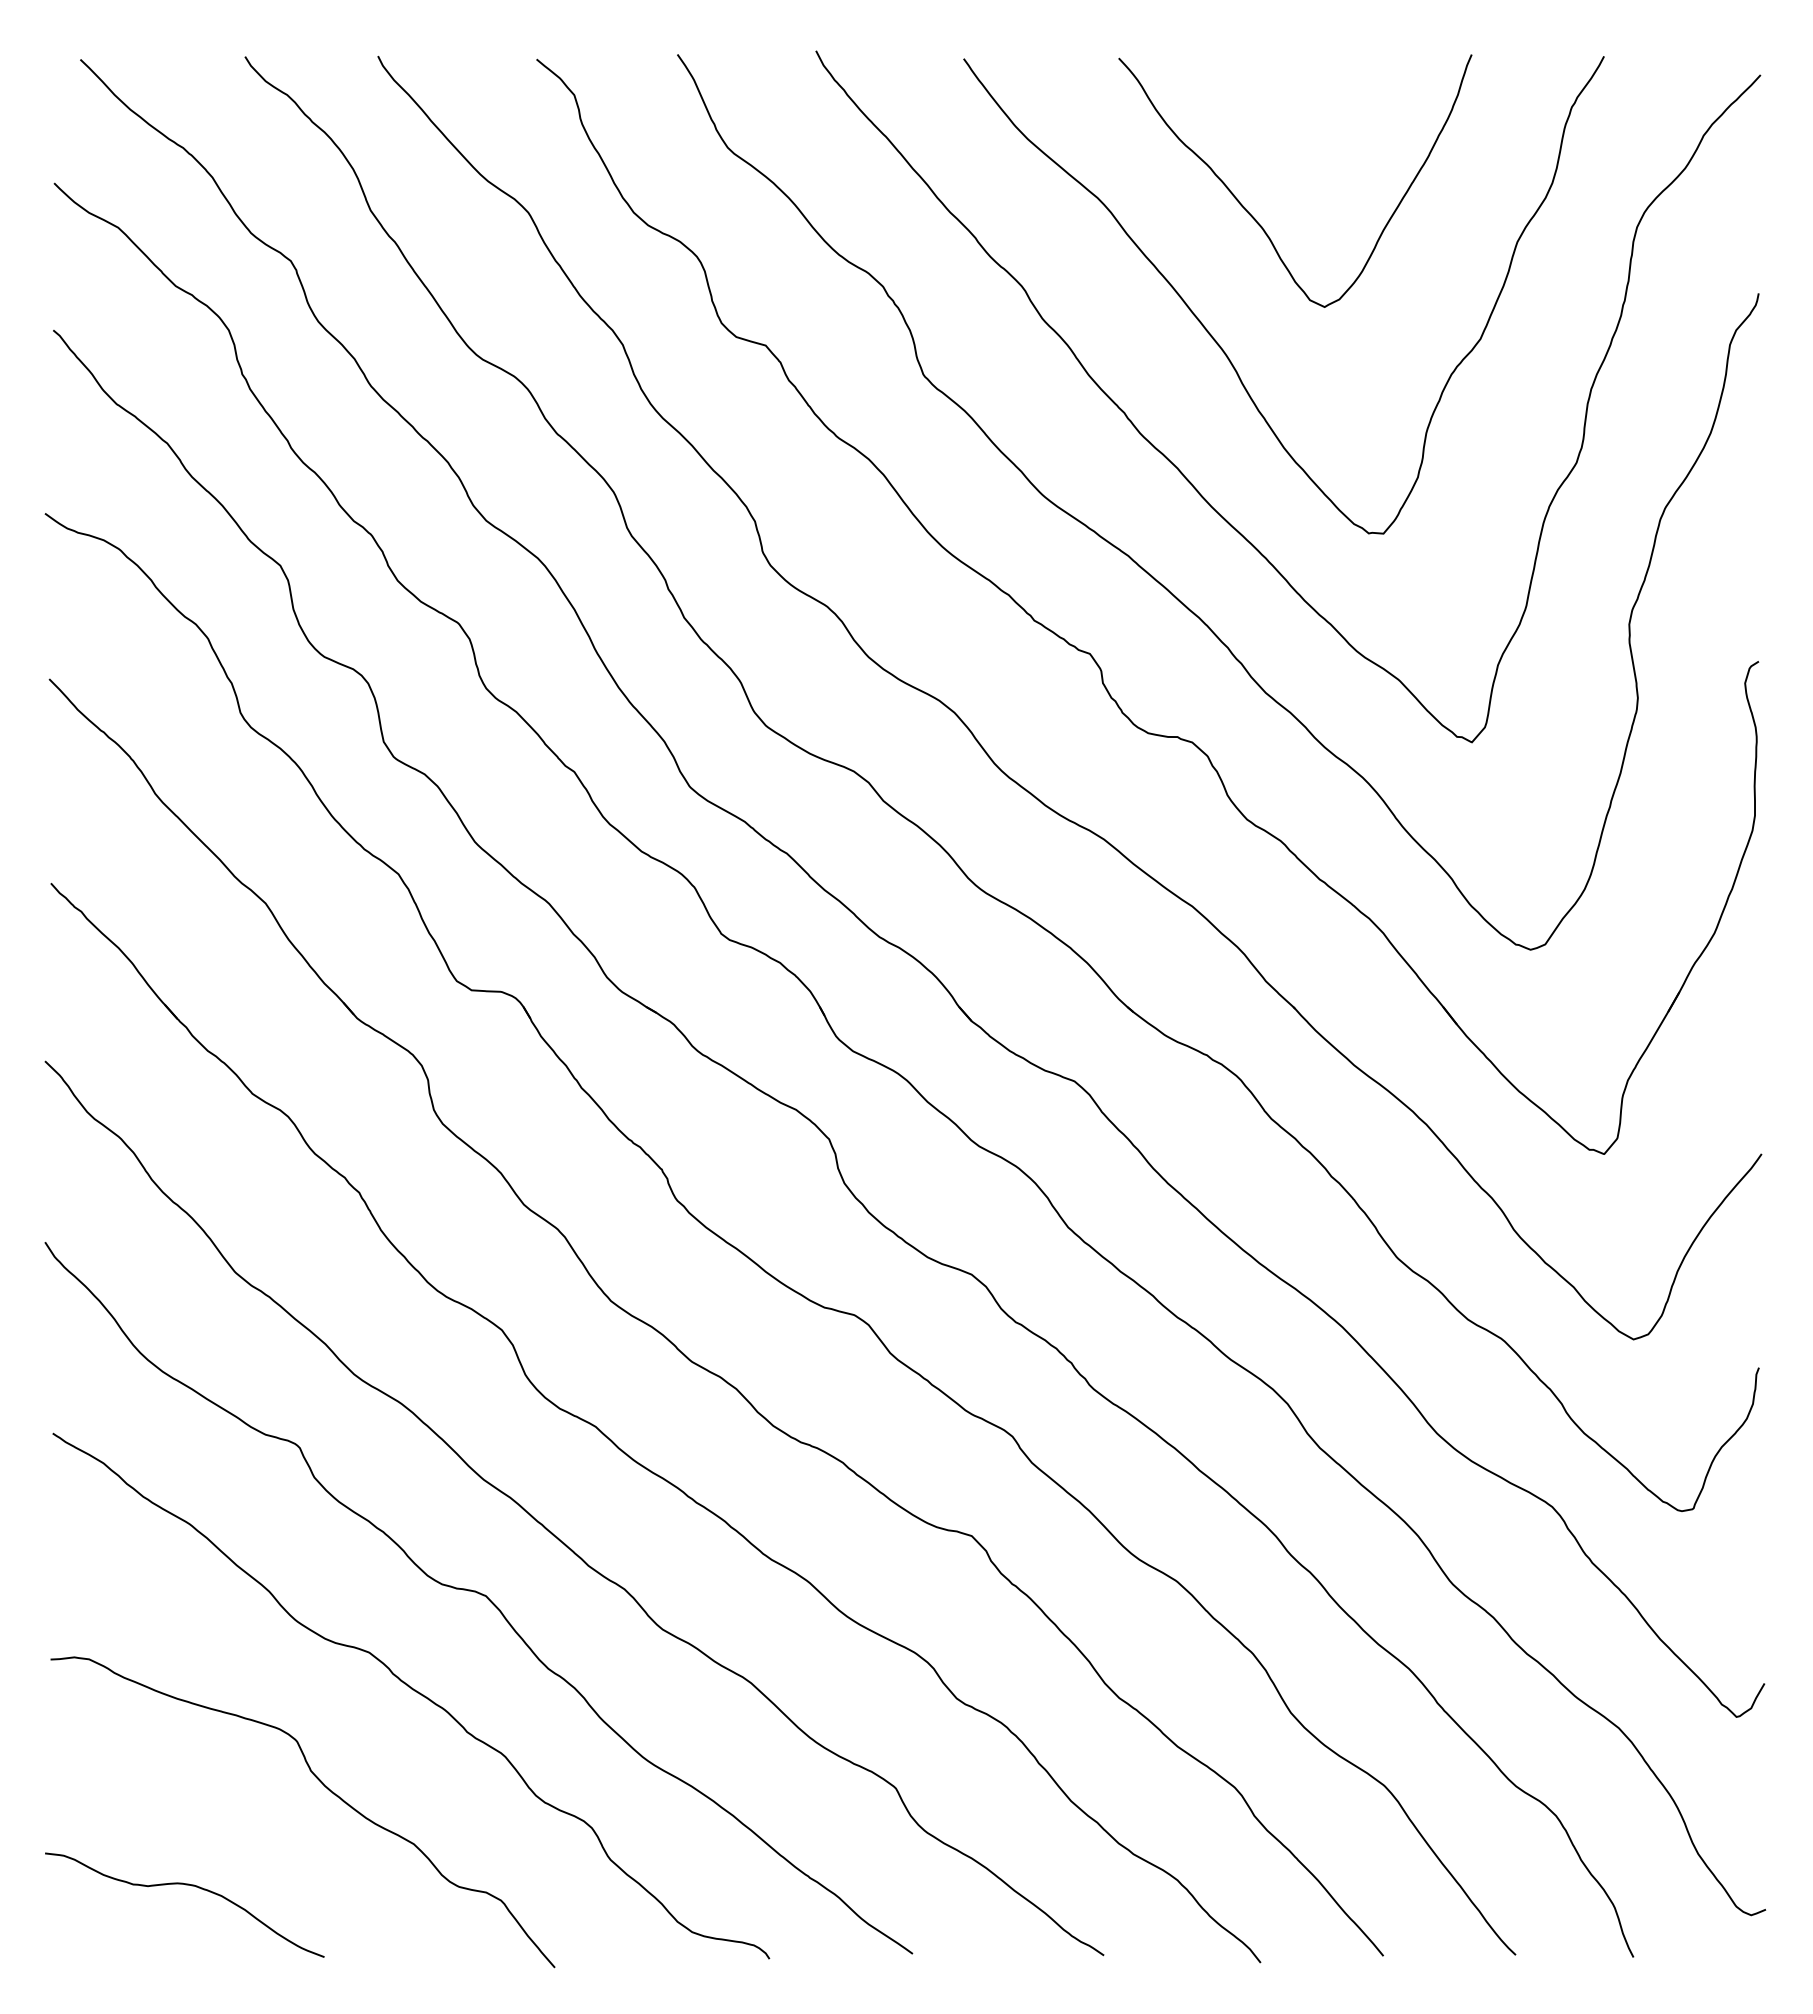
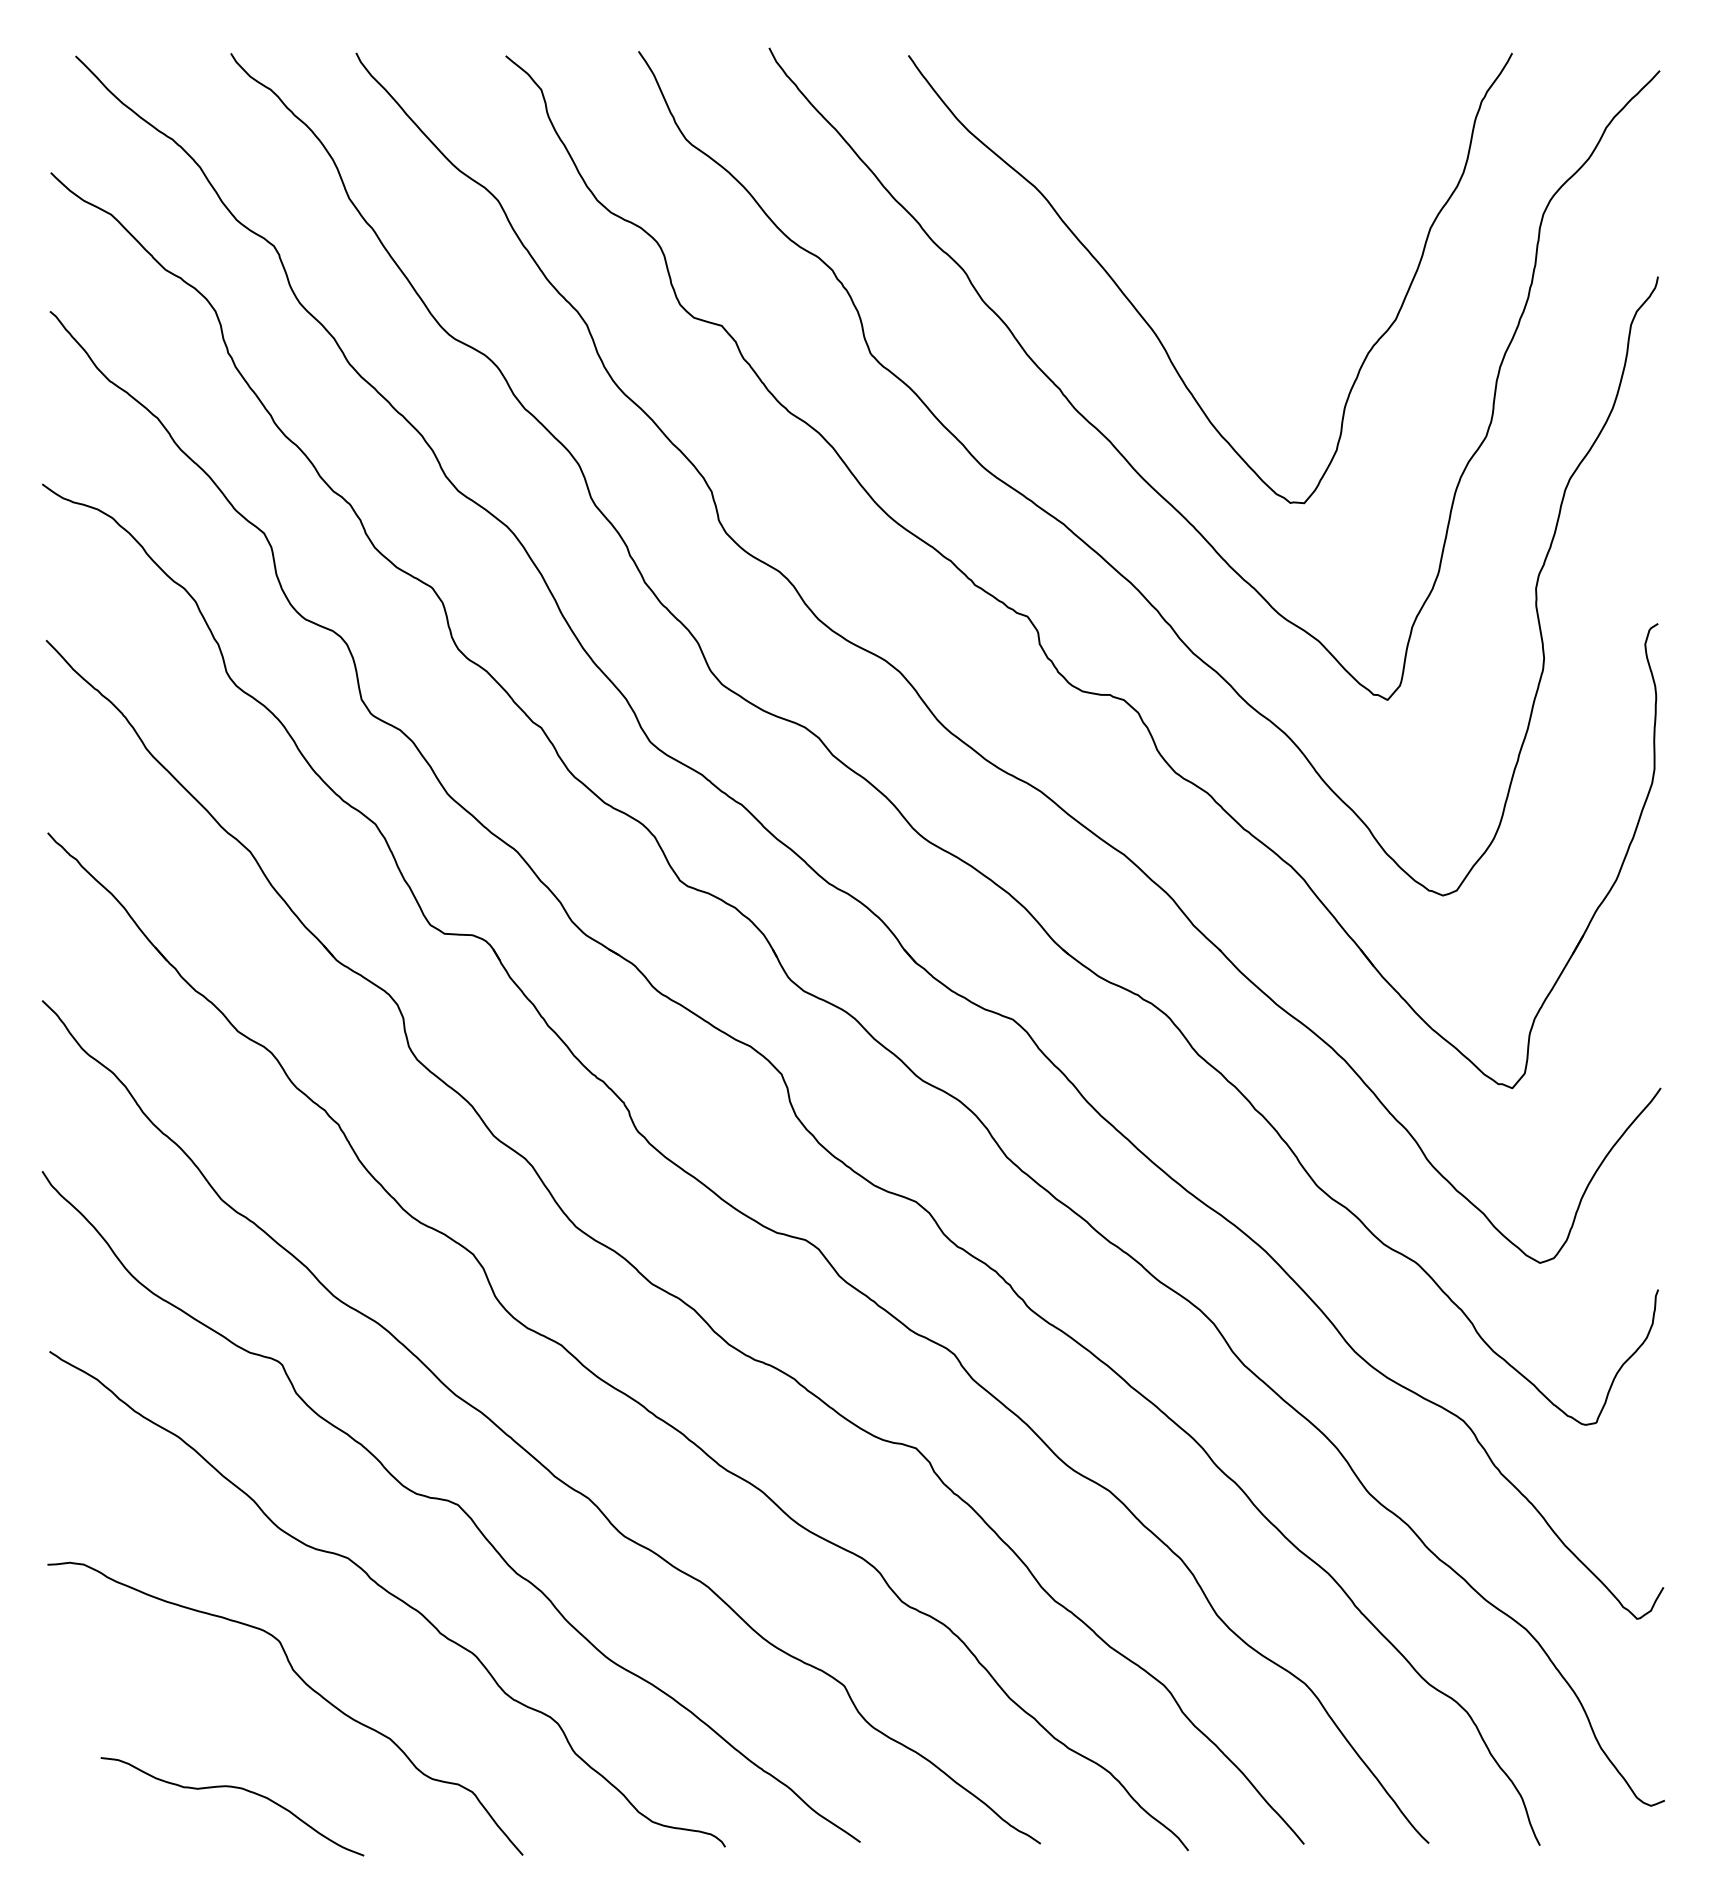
curve: (1256, 219) -> (1184, 206), removed
curve: (185, 1885) -> (233, 1788), moved

